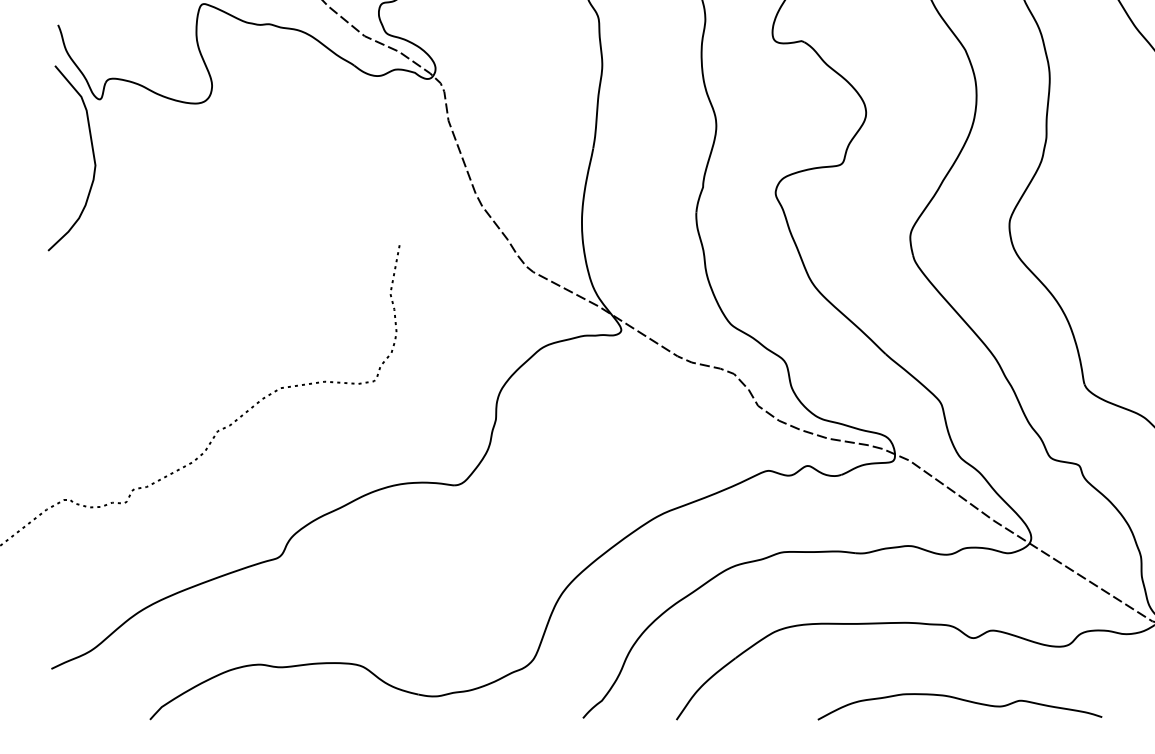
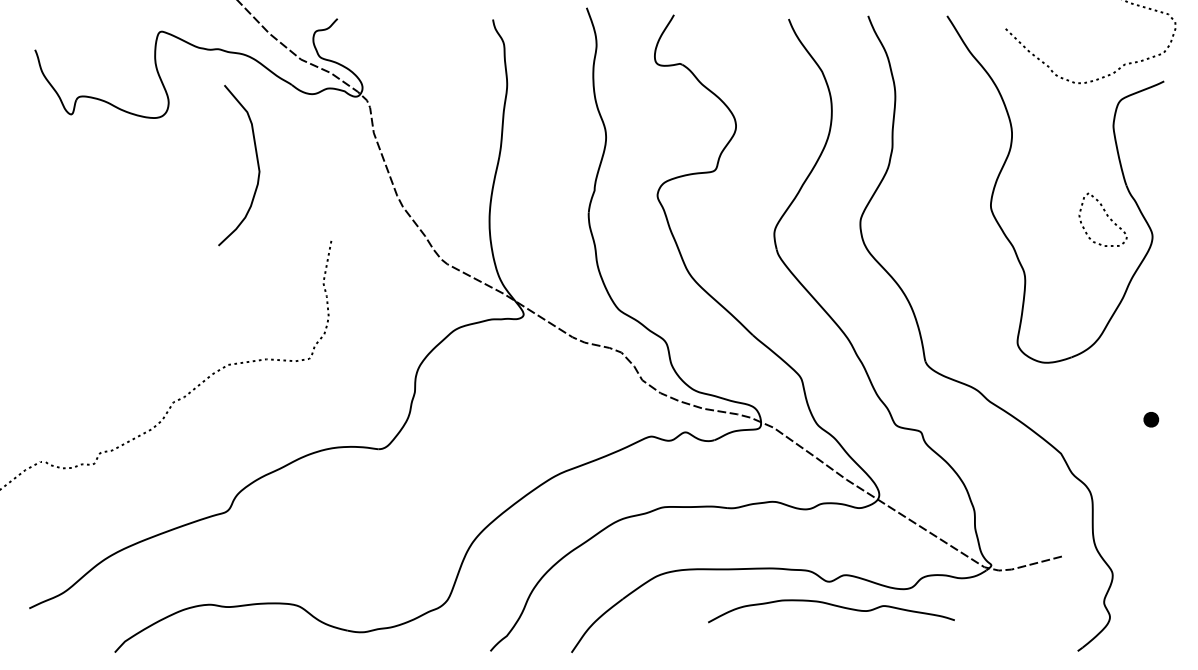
curve: (91, 152) -> (256, 160), moved
curve: (962, 701) -> (833, 606), moved

